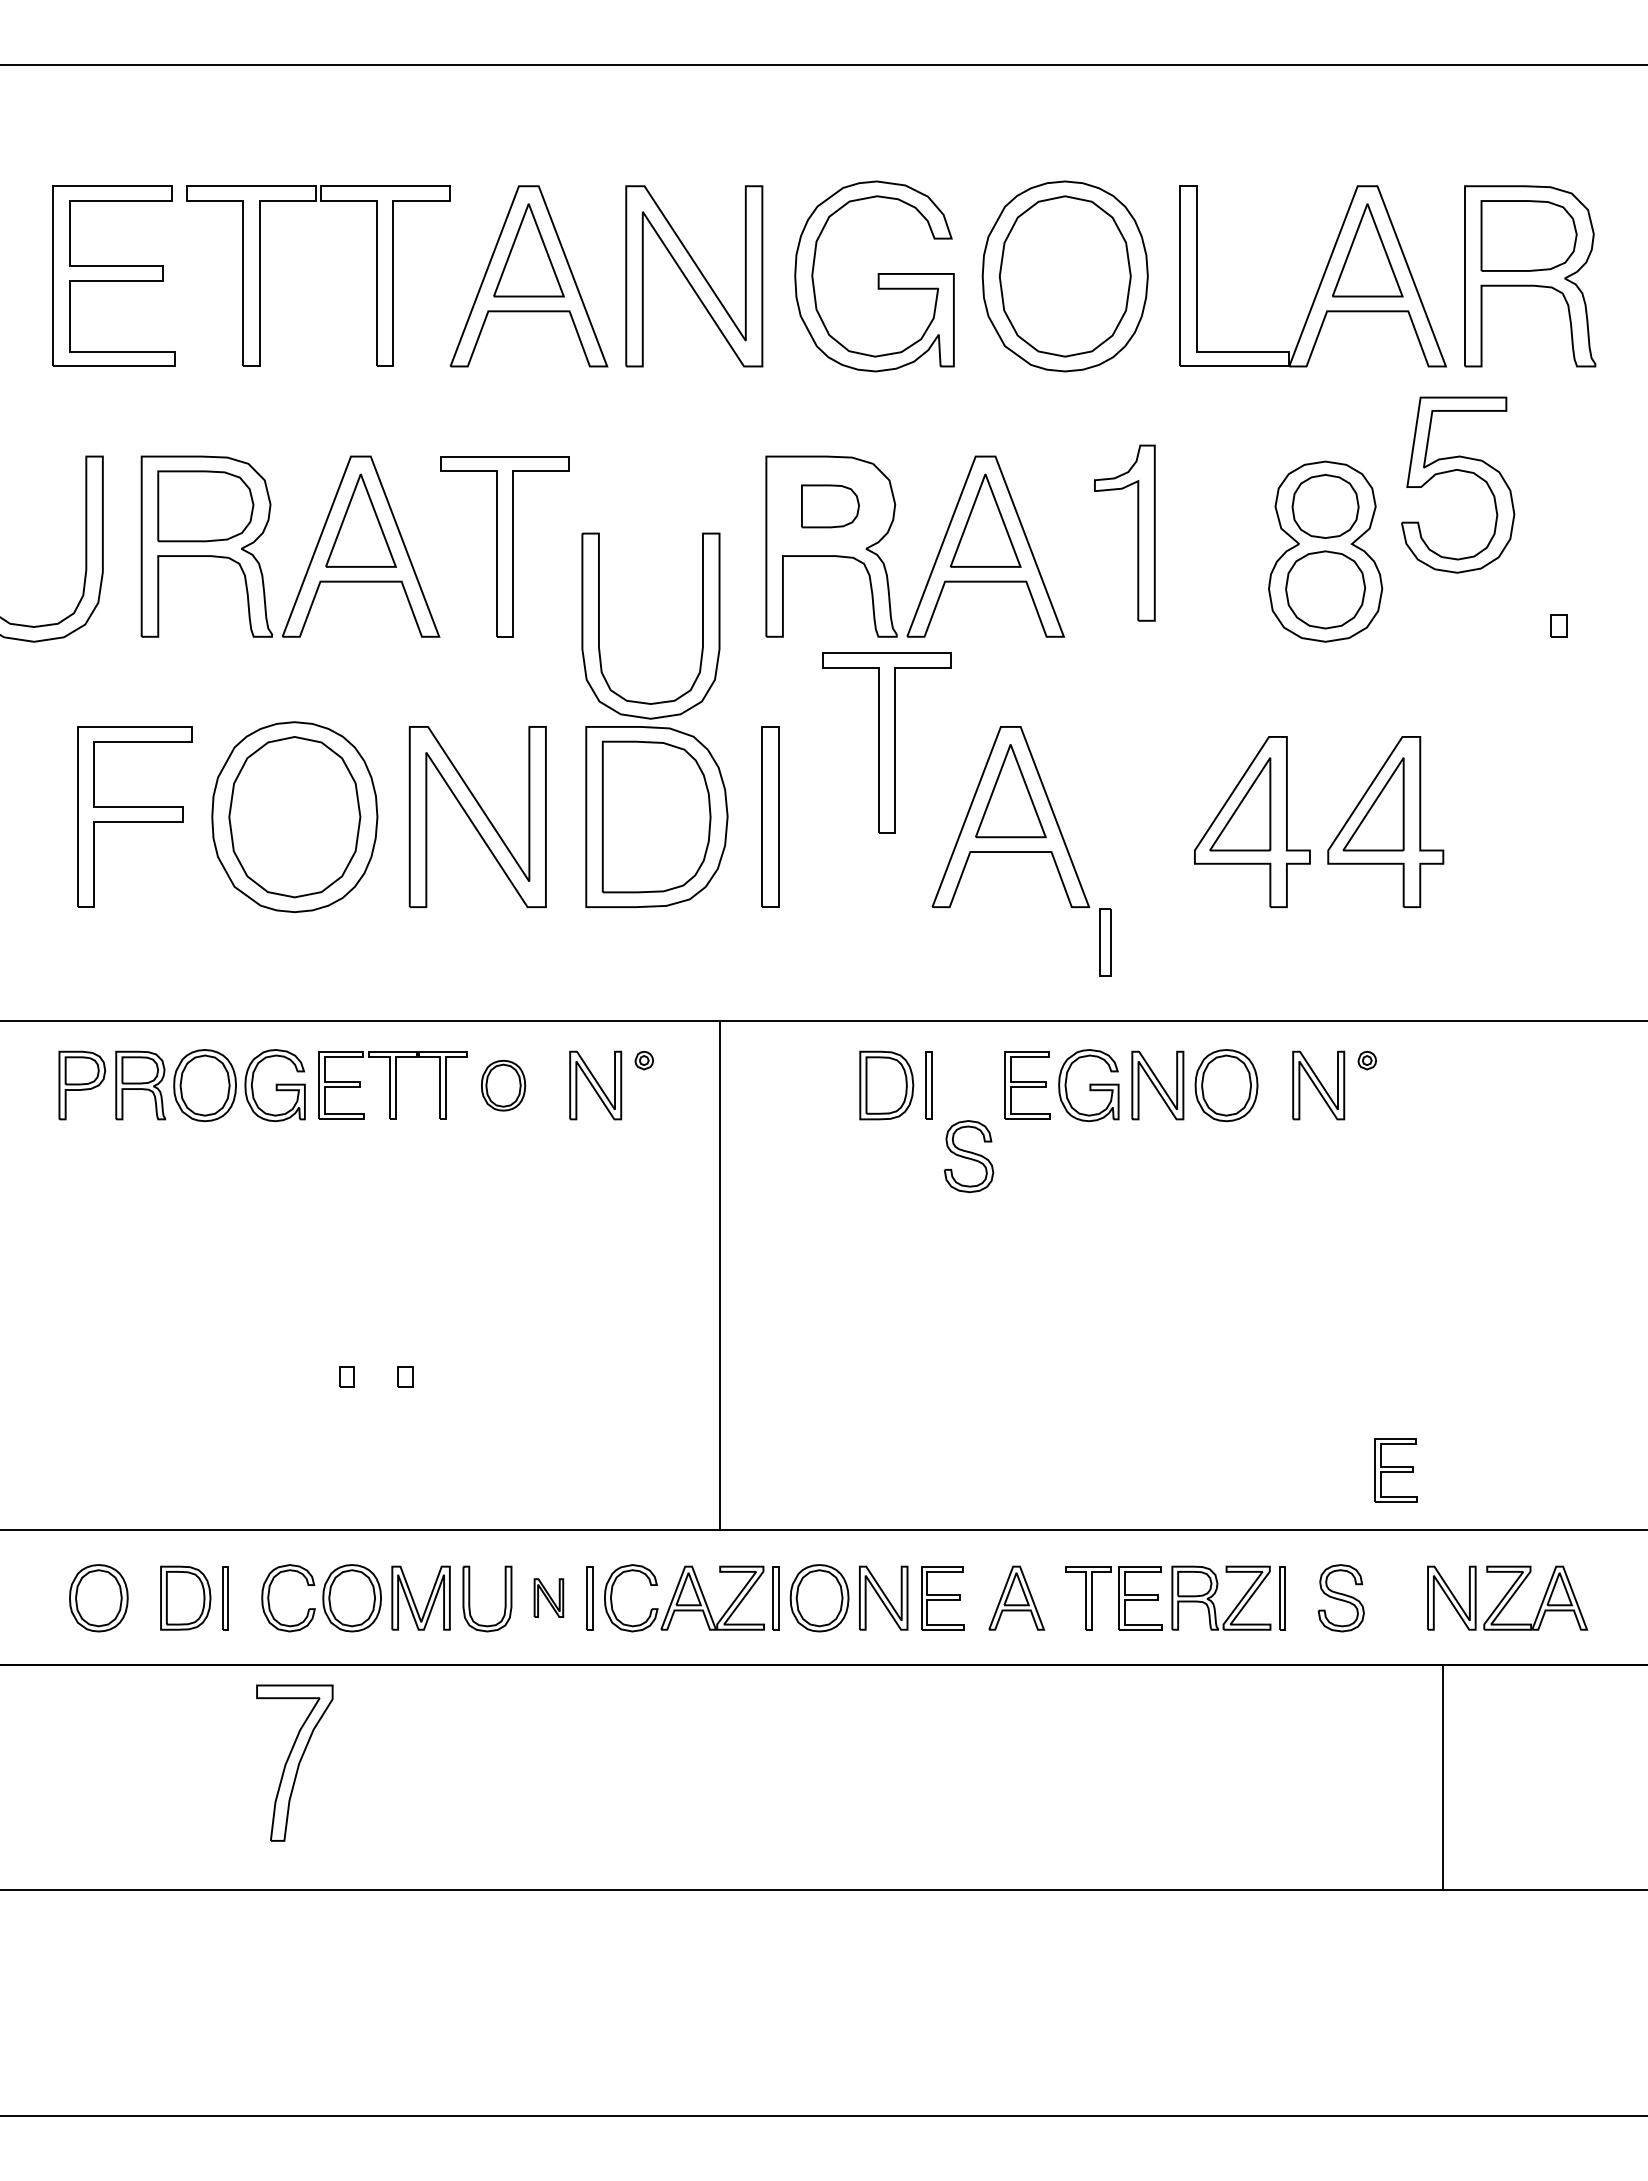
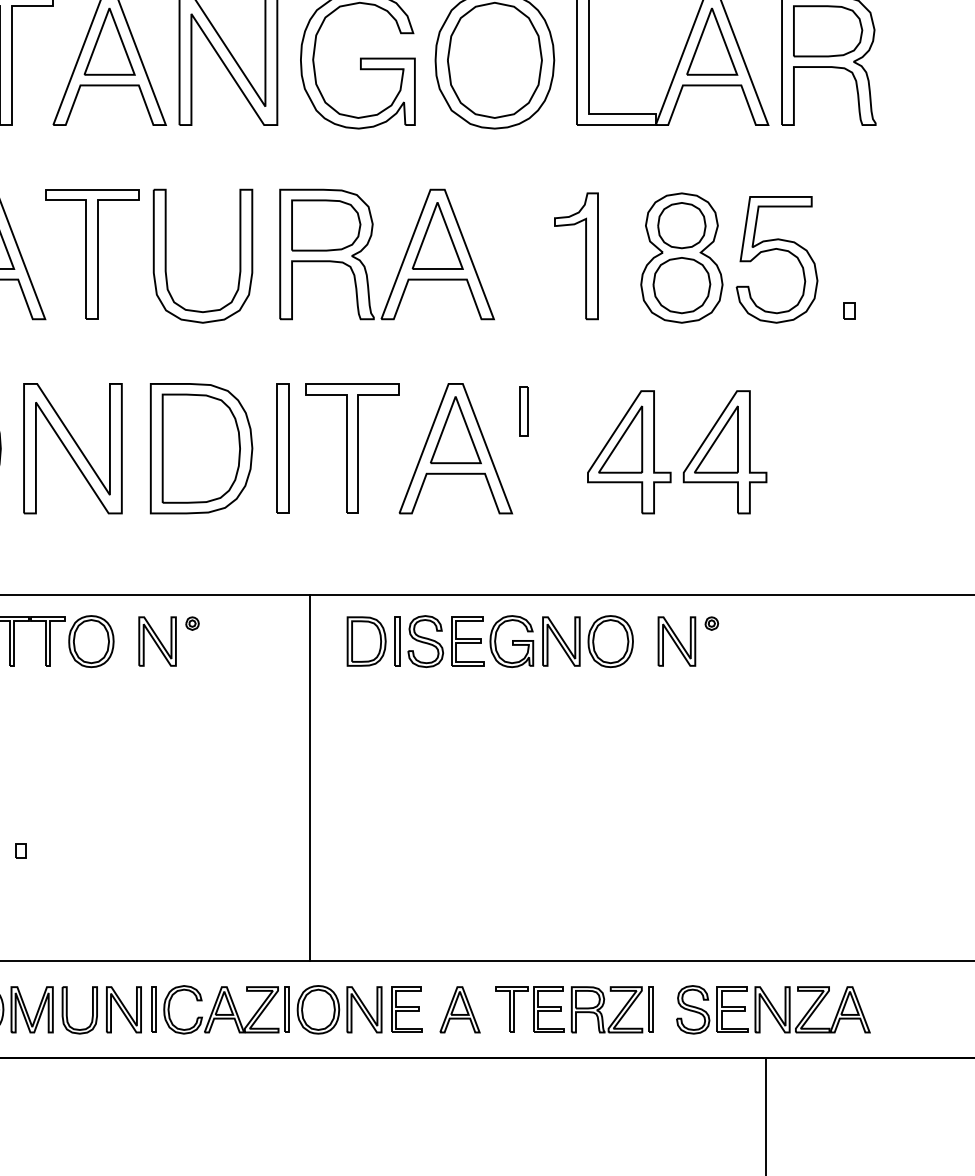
part: (1459, 471) -> (778, 250), moved
part: (830, 506) -> (326, 225), size x1.67
part: (1137, 532) -> (585, 255), moved
part: (599, 625) -> (166, 255), moved
part: (886, 742) -> (352, 448), moved
part: (1105, 942) -> (523, 411), moved
part: (503, 1085) -> (91, 641), size x1.43
part: (968, 1156) -> (425, 641), moved
line: (719, 1274) -> (309, 777), moved
part: (1395, 1470) -> (732, 1010), moved
part: (548, 1597) -> (123, 1009), size x1.67

